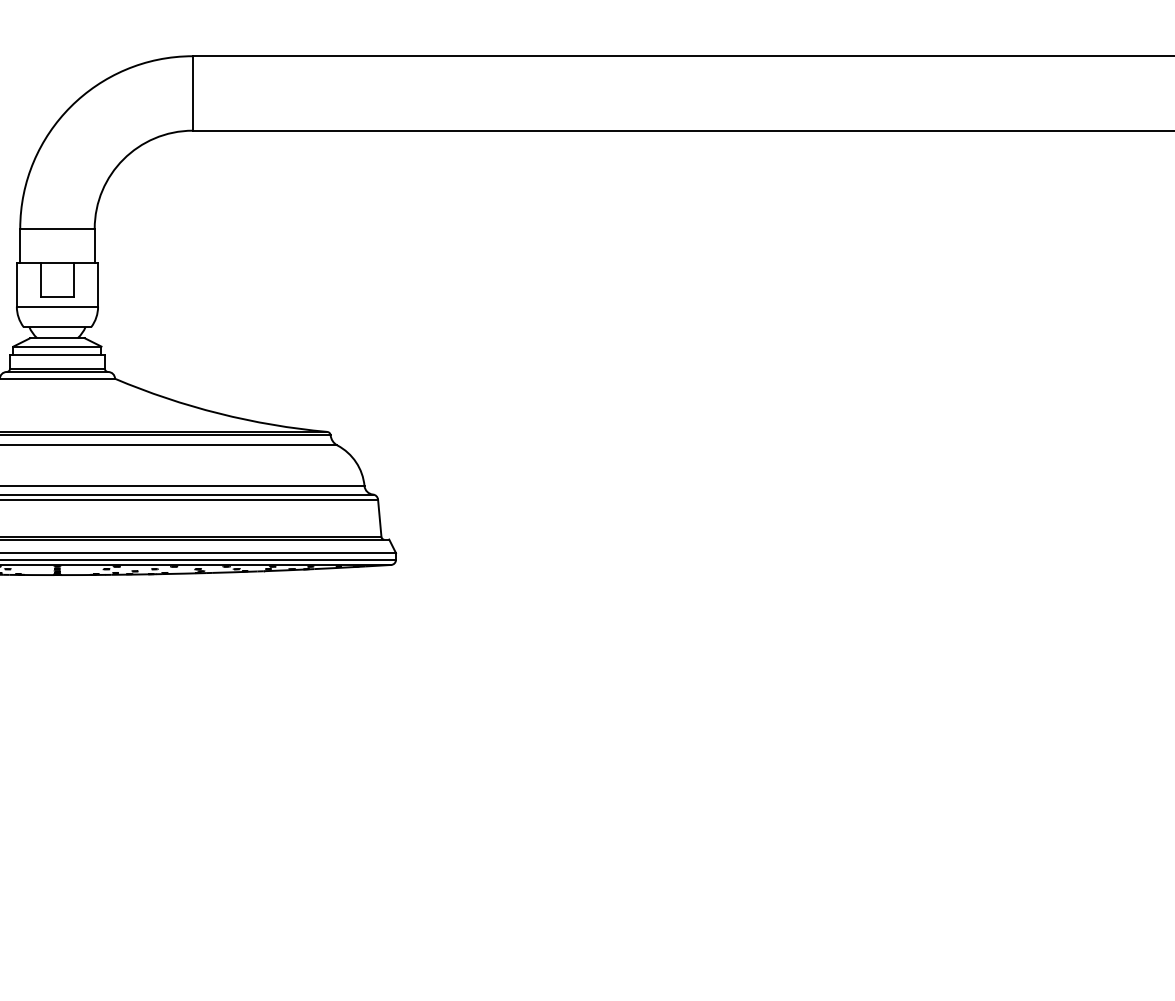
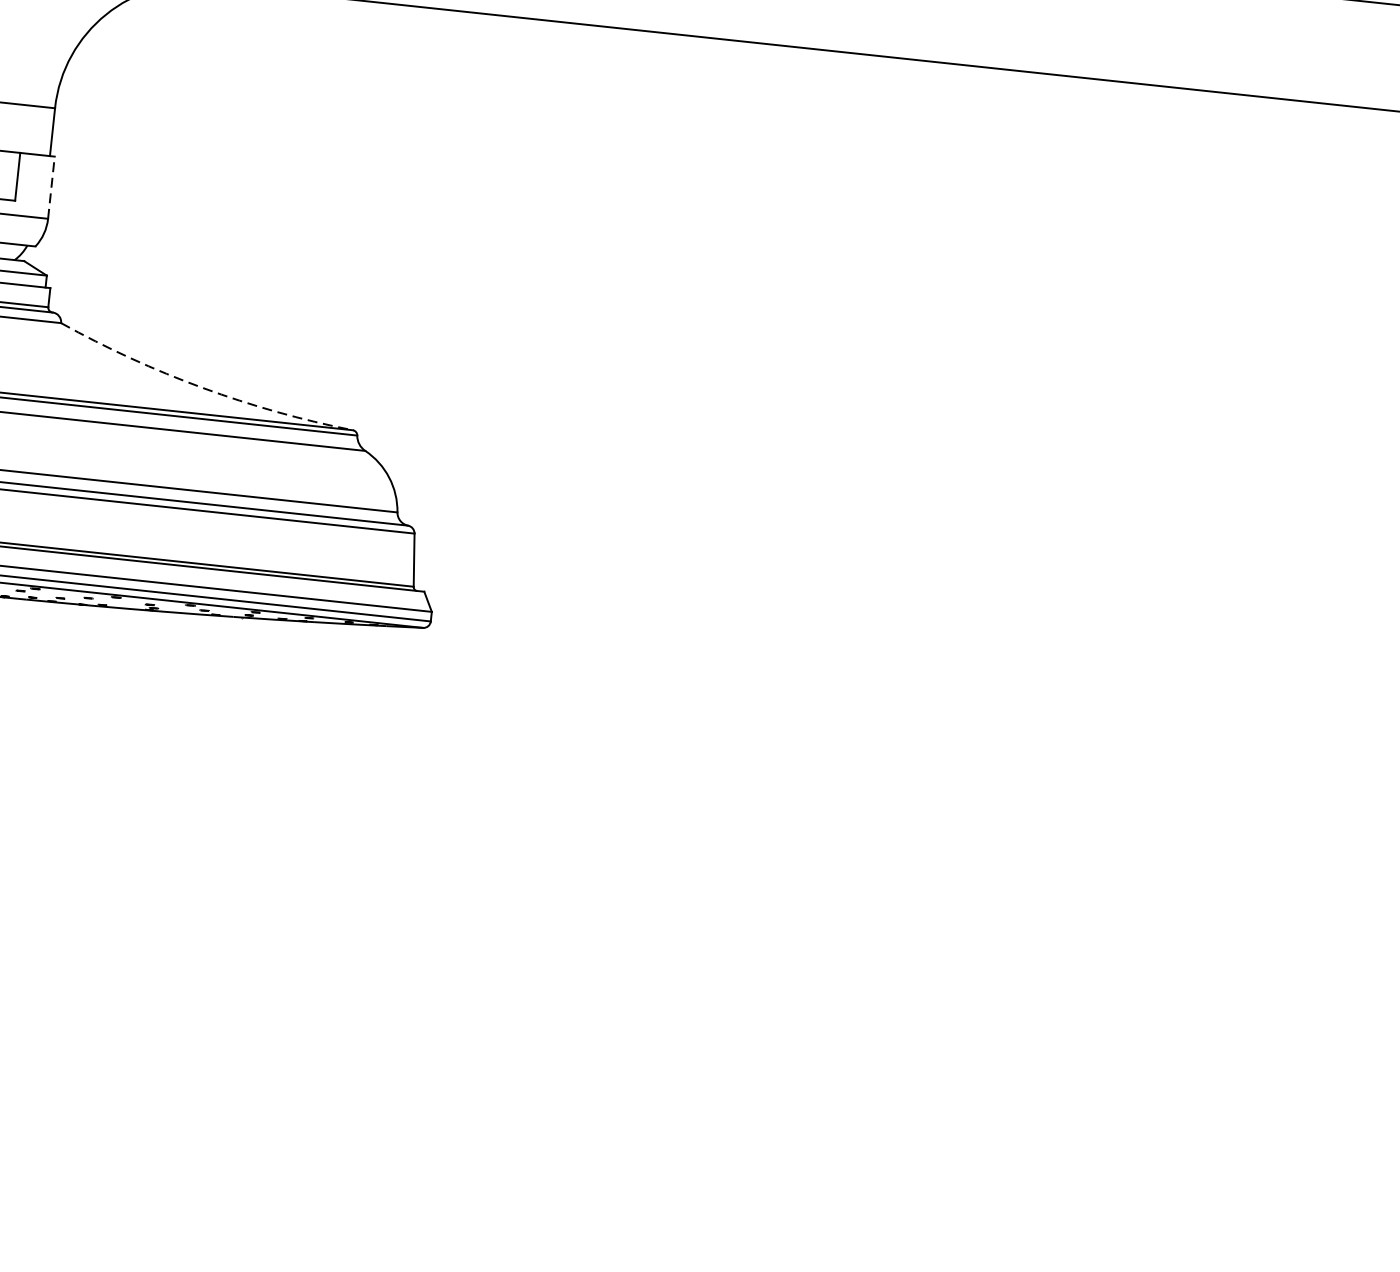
line: (98, 284) -> (52, 187), solid -> dashed
arc: (219, 413) -> (203, 387), solid -> dashed

